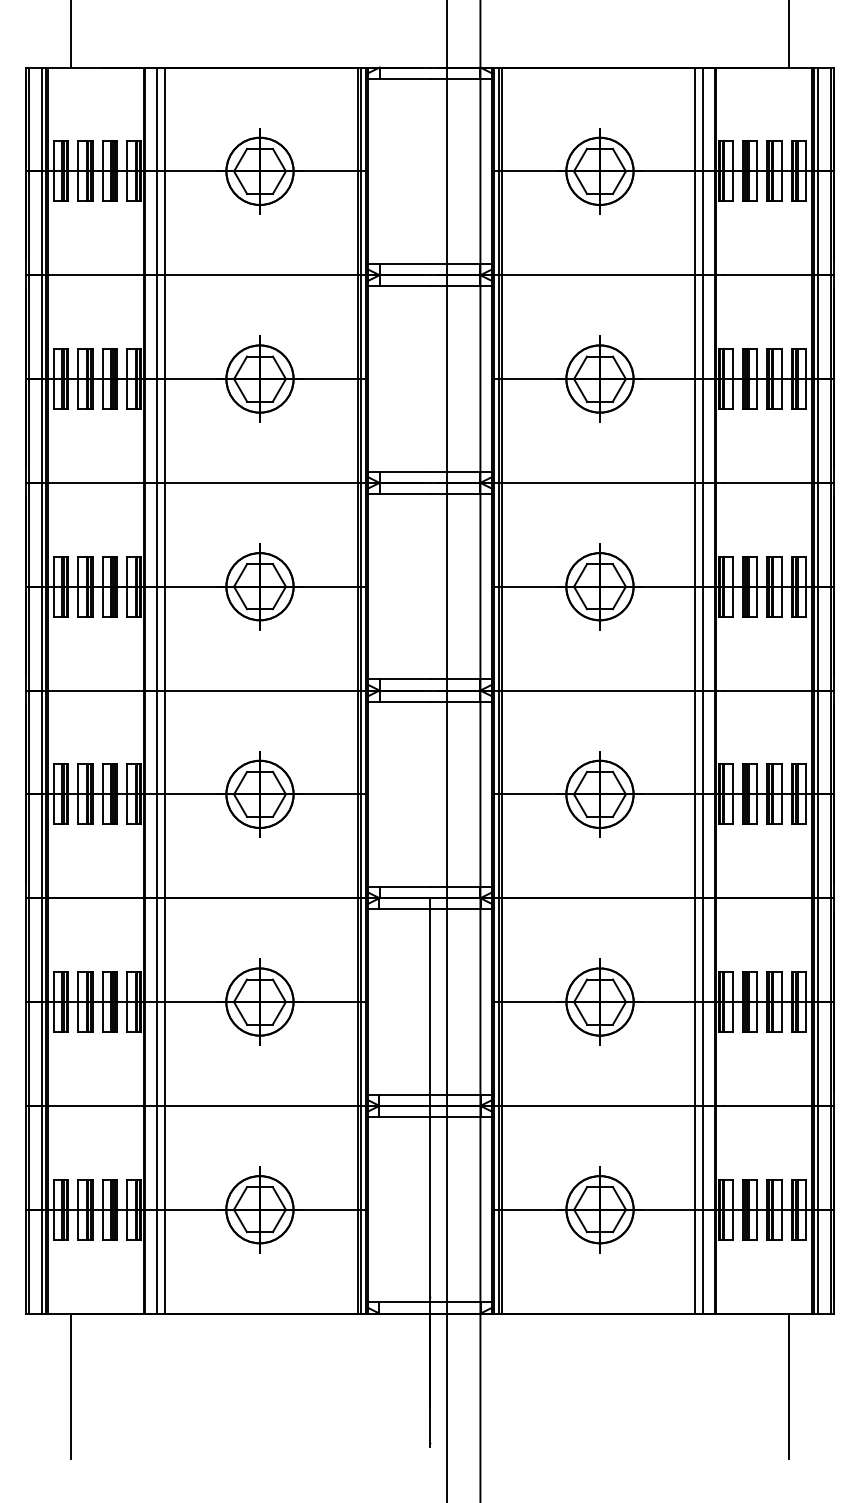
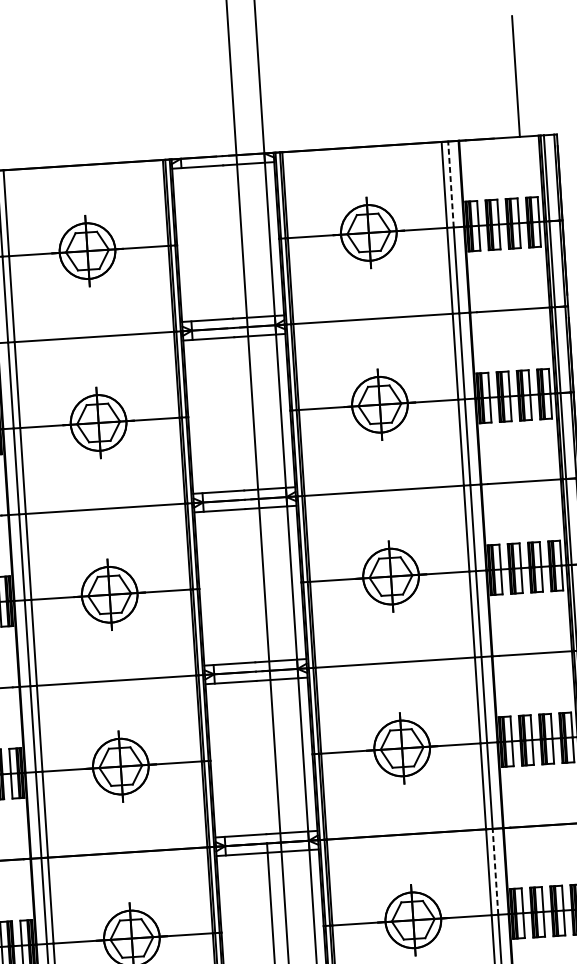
line: (702, 119) -> (450, 184), solid -> dashed
line: (702, 950) -> (495, 872), solid -> dashed

